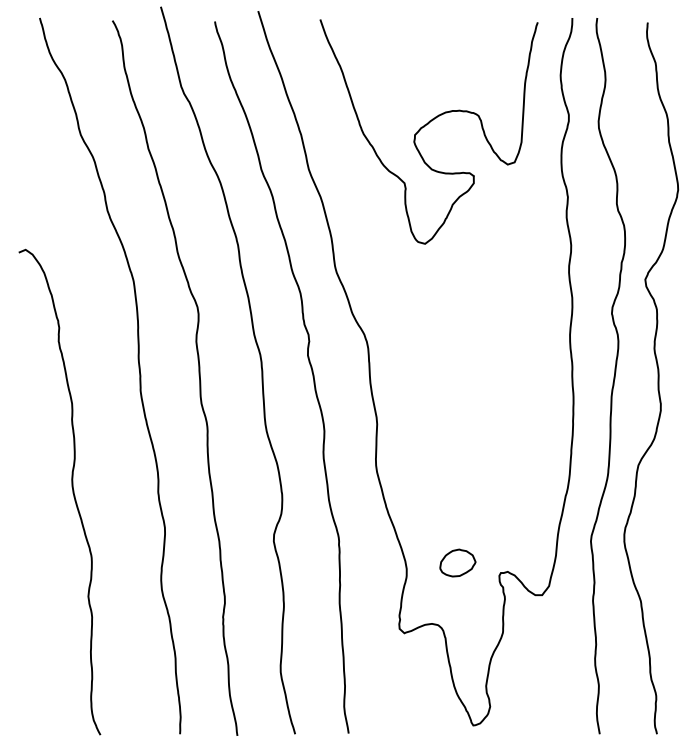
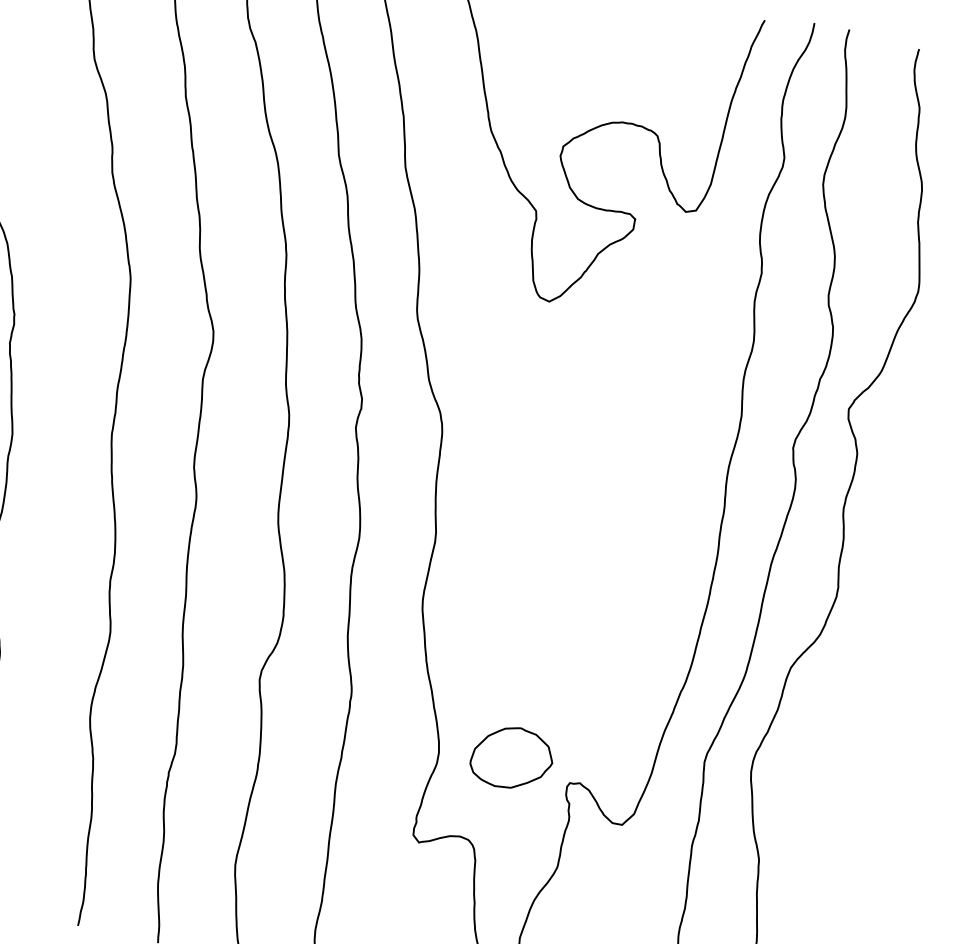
part: (457, 562) -> (511, 757), size x1.6

